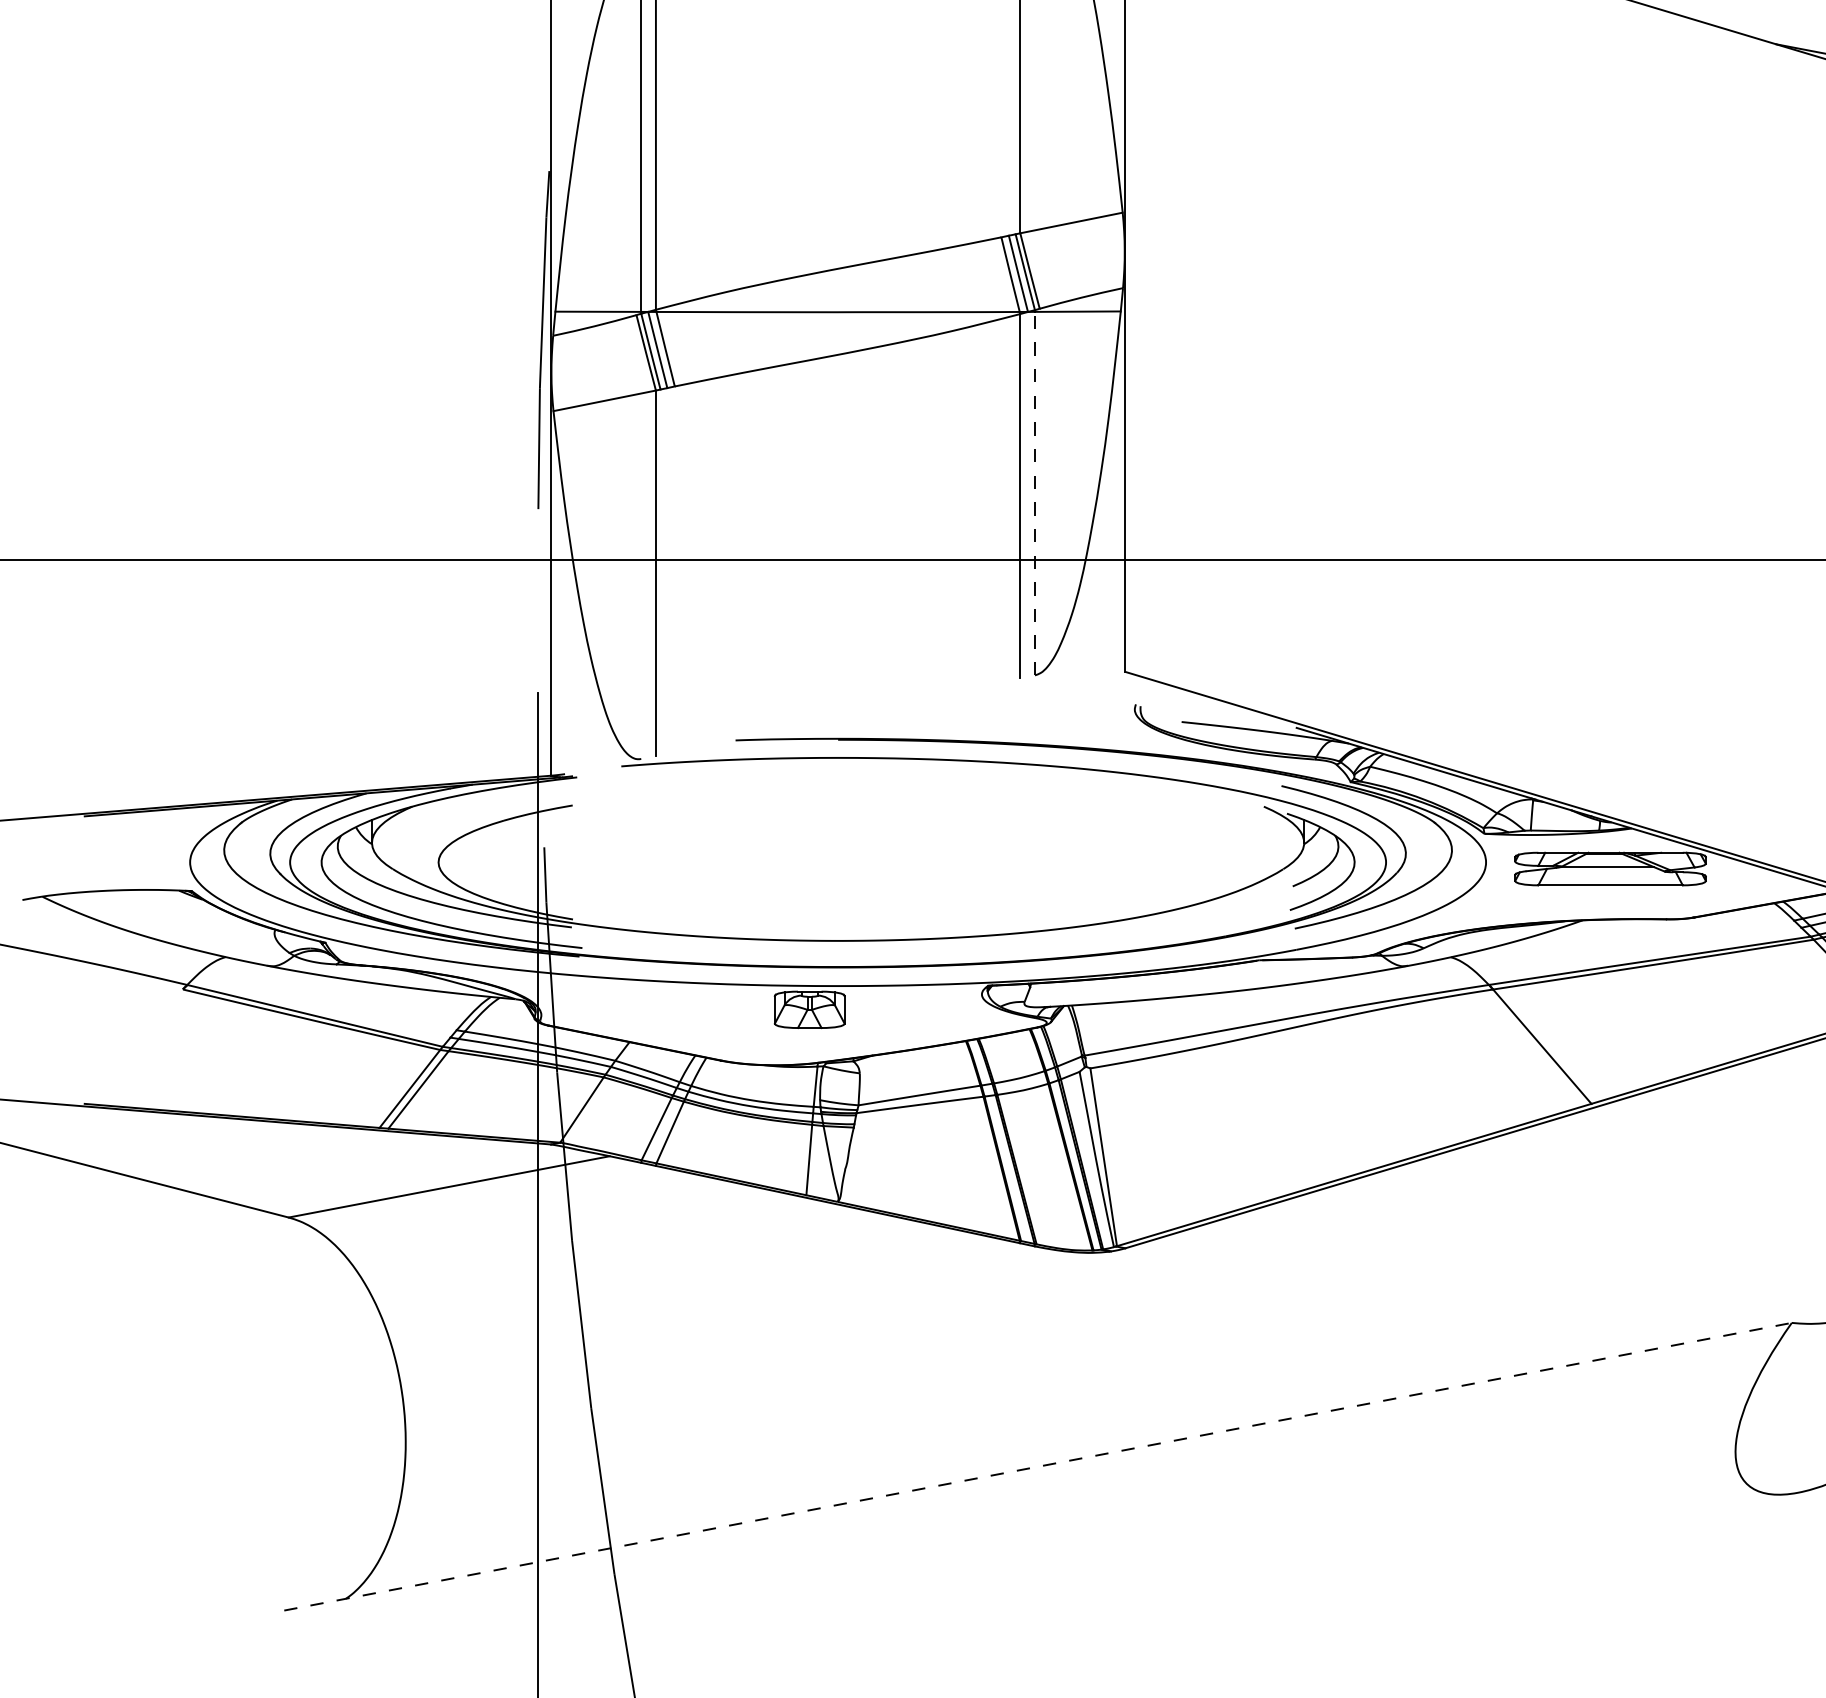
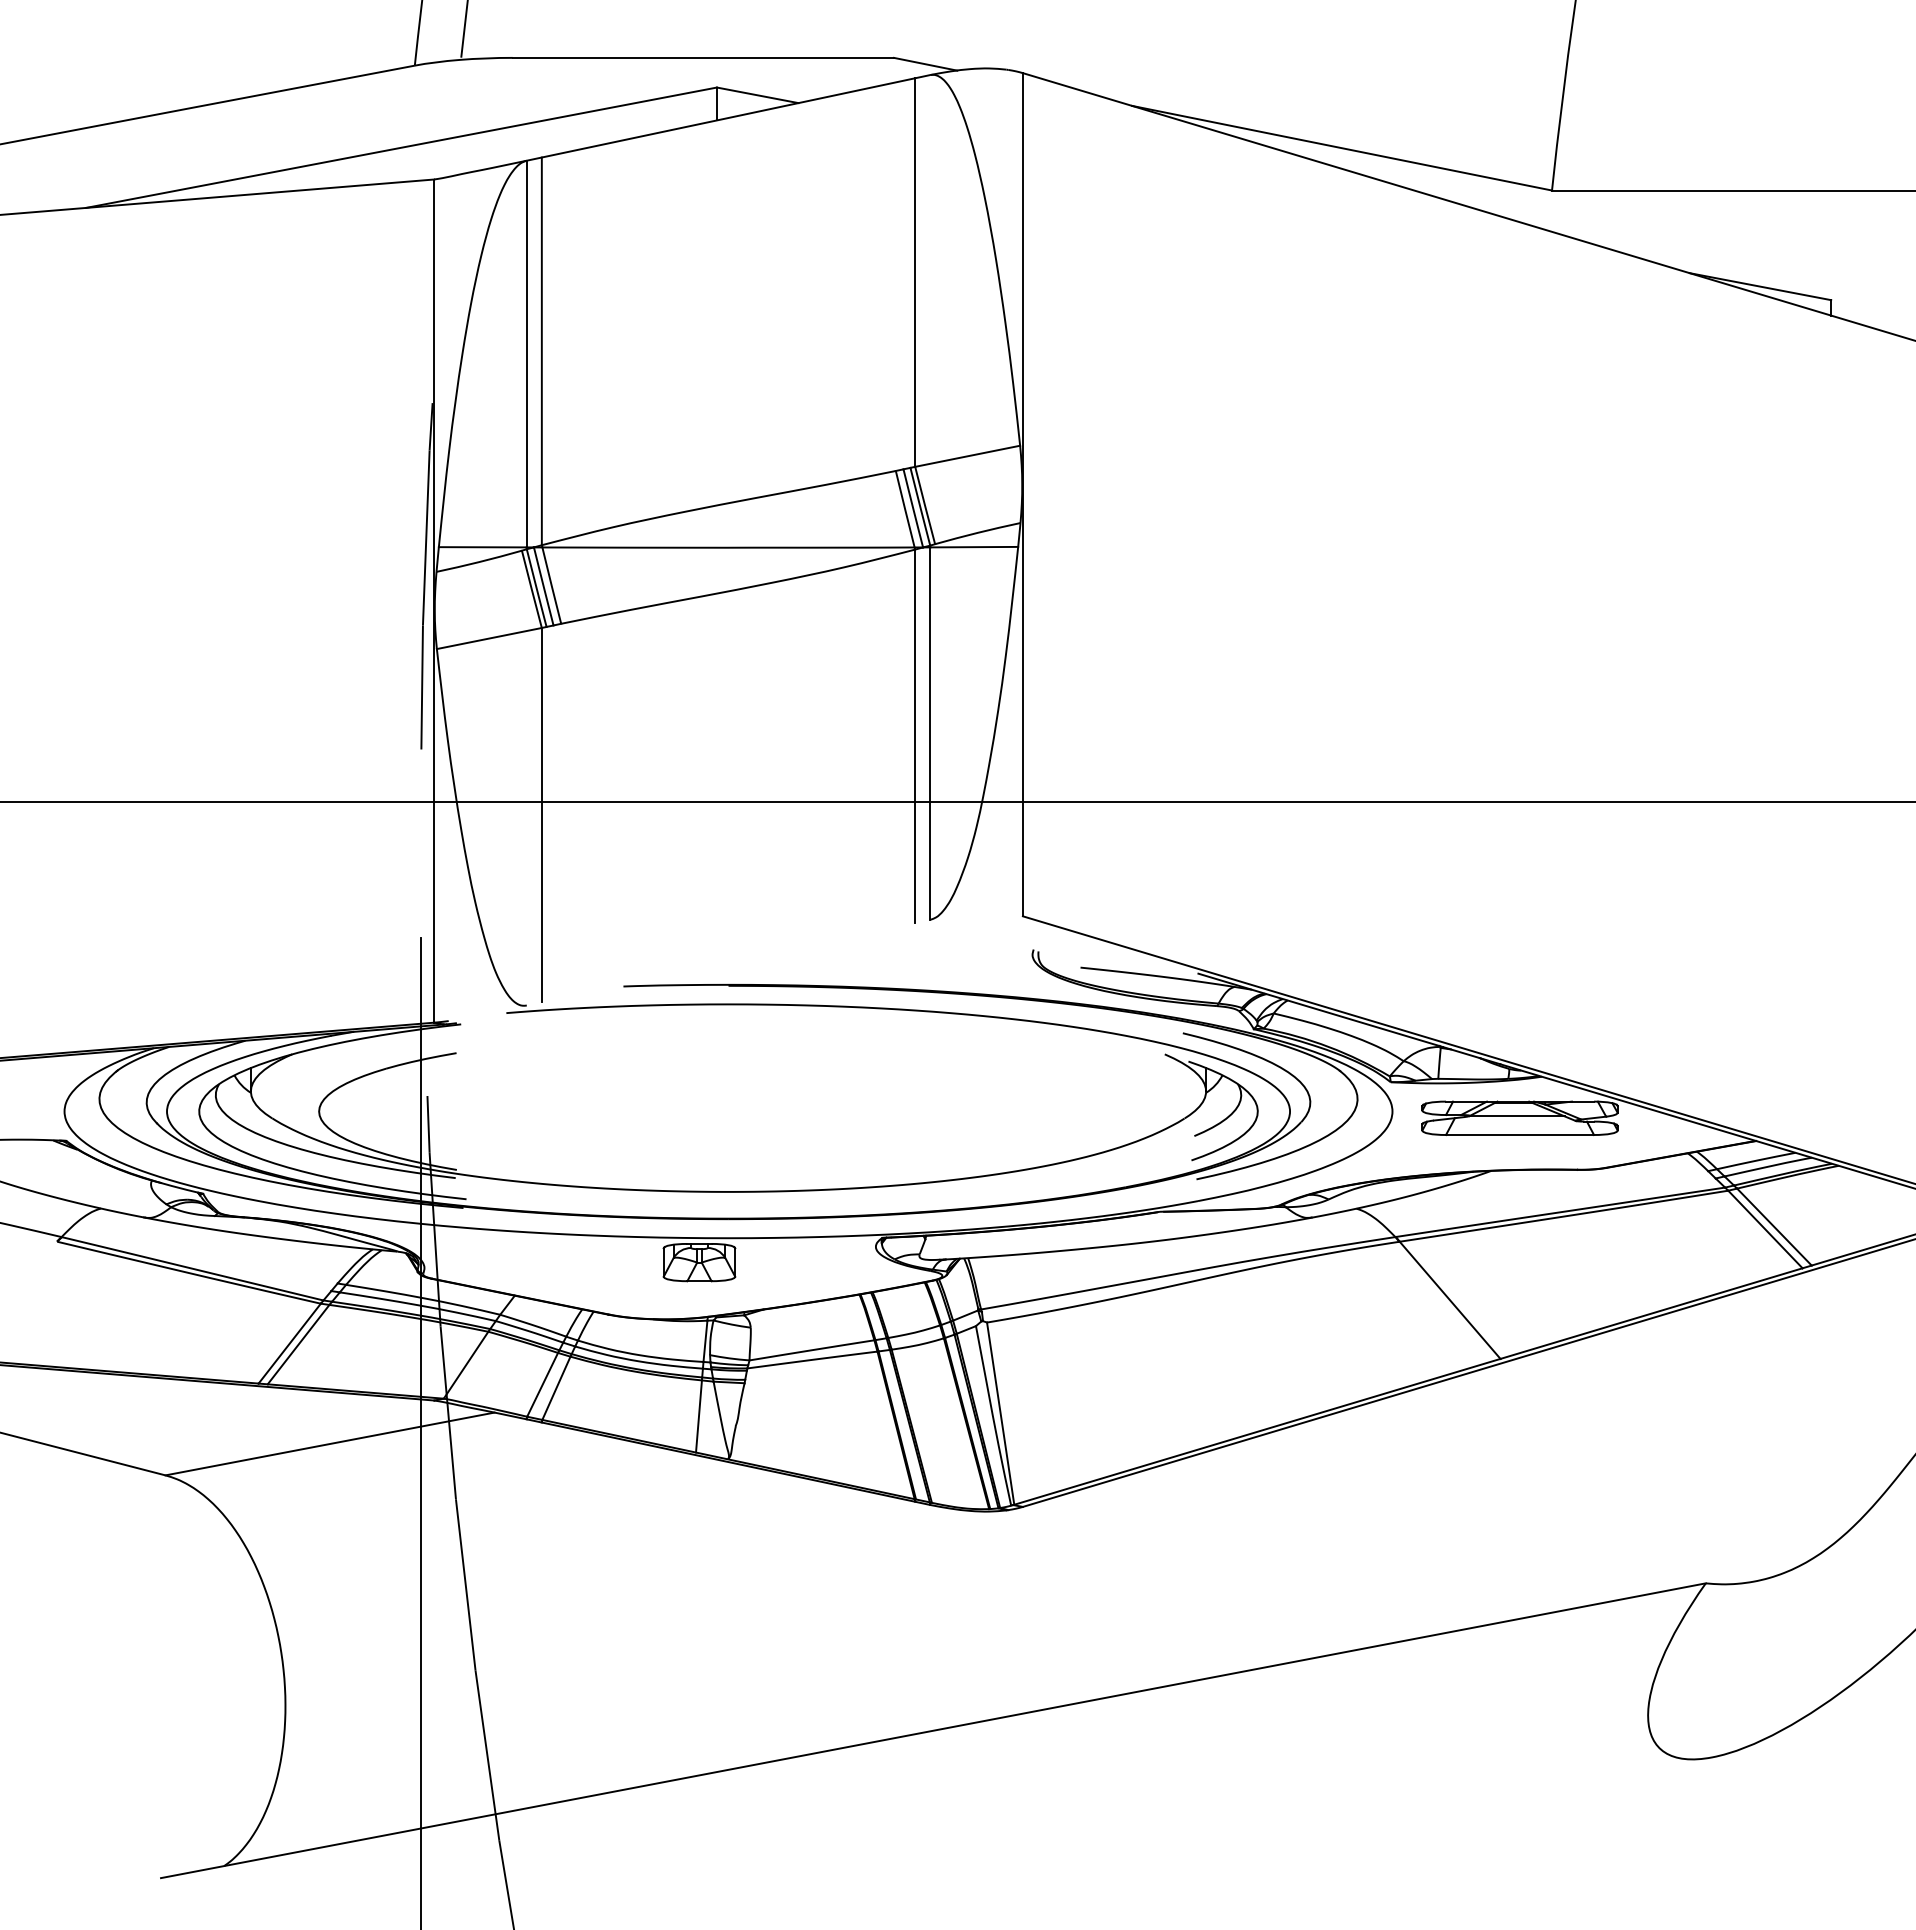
line: (1035, 493) -> (930, 733), dashed -> solid
line: (1038, 1466) -> (933, 1730), dashed -> solid

